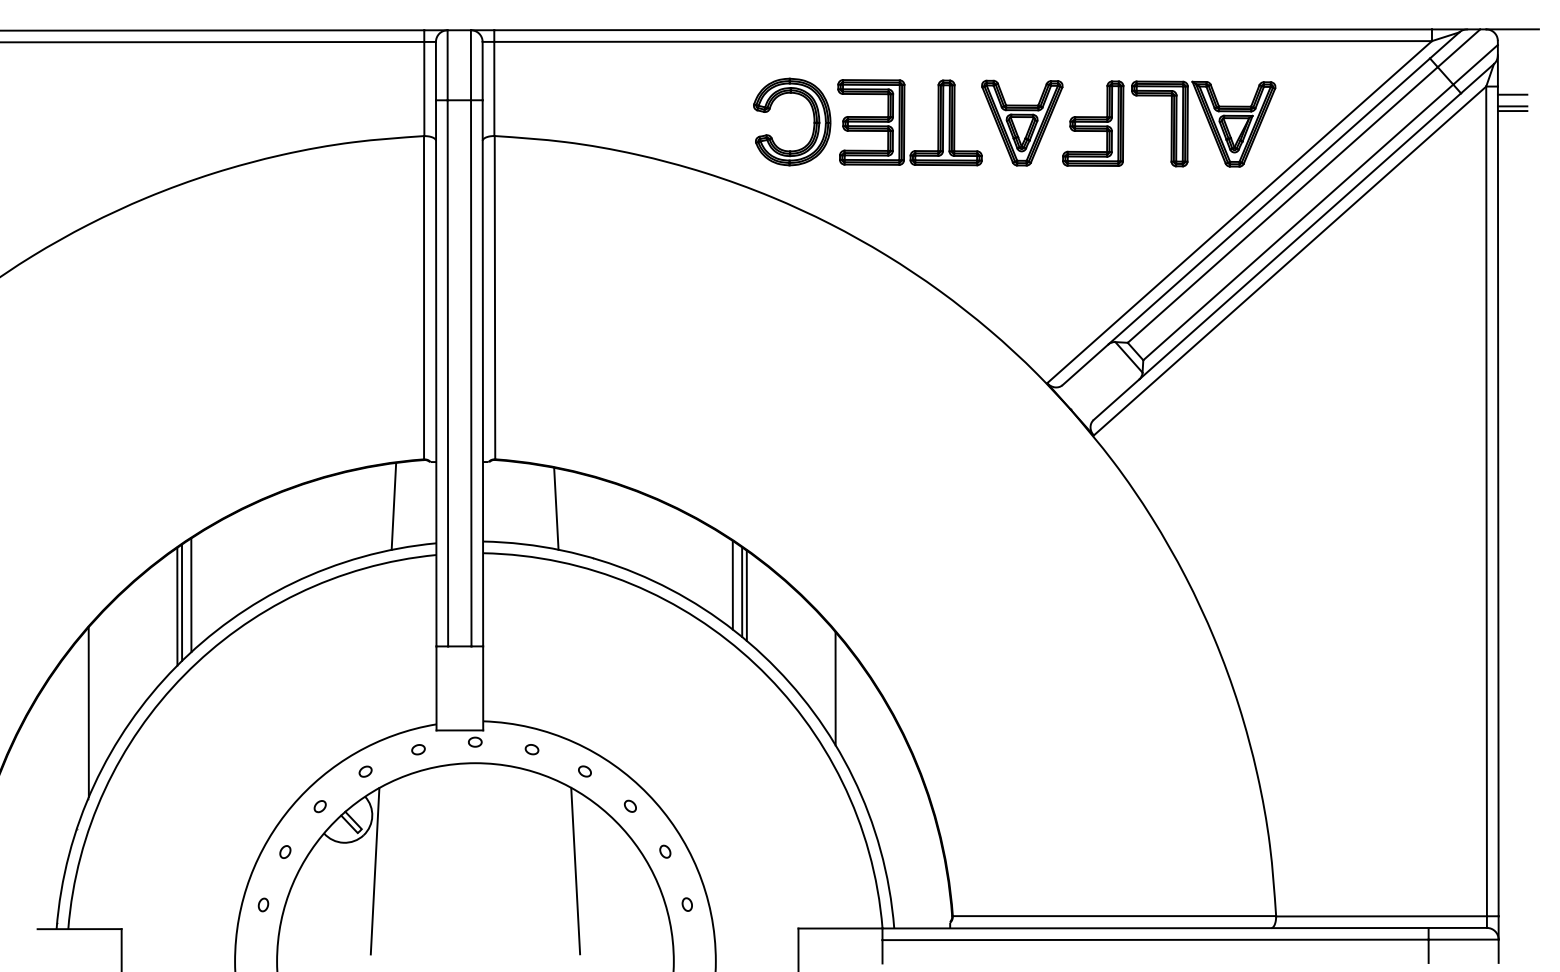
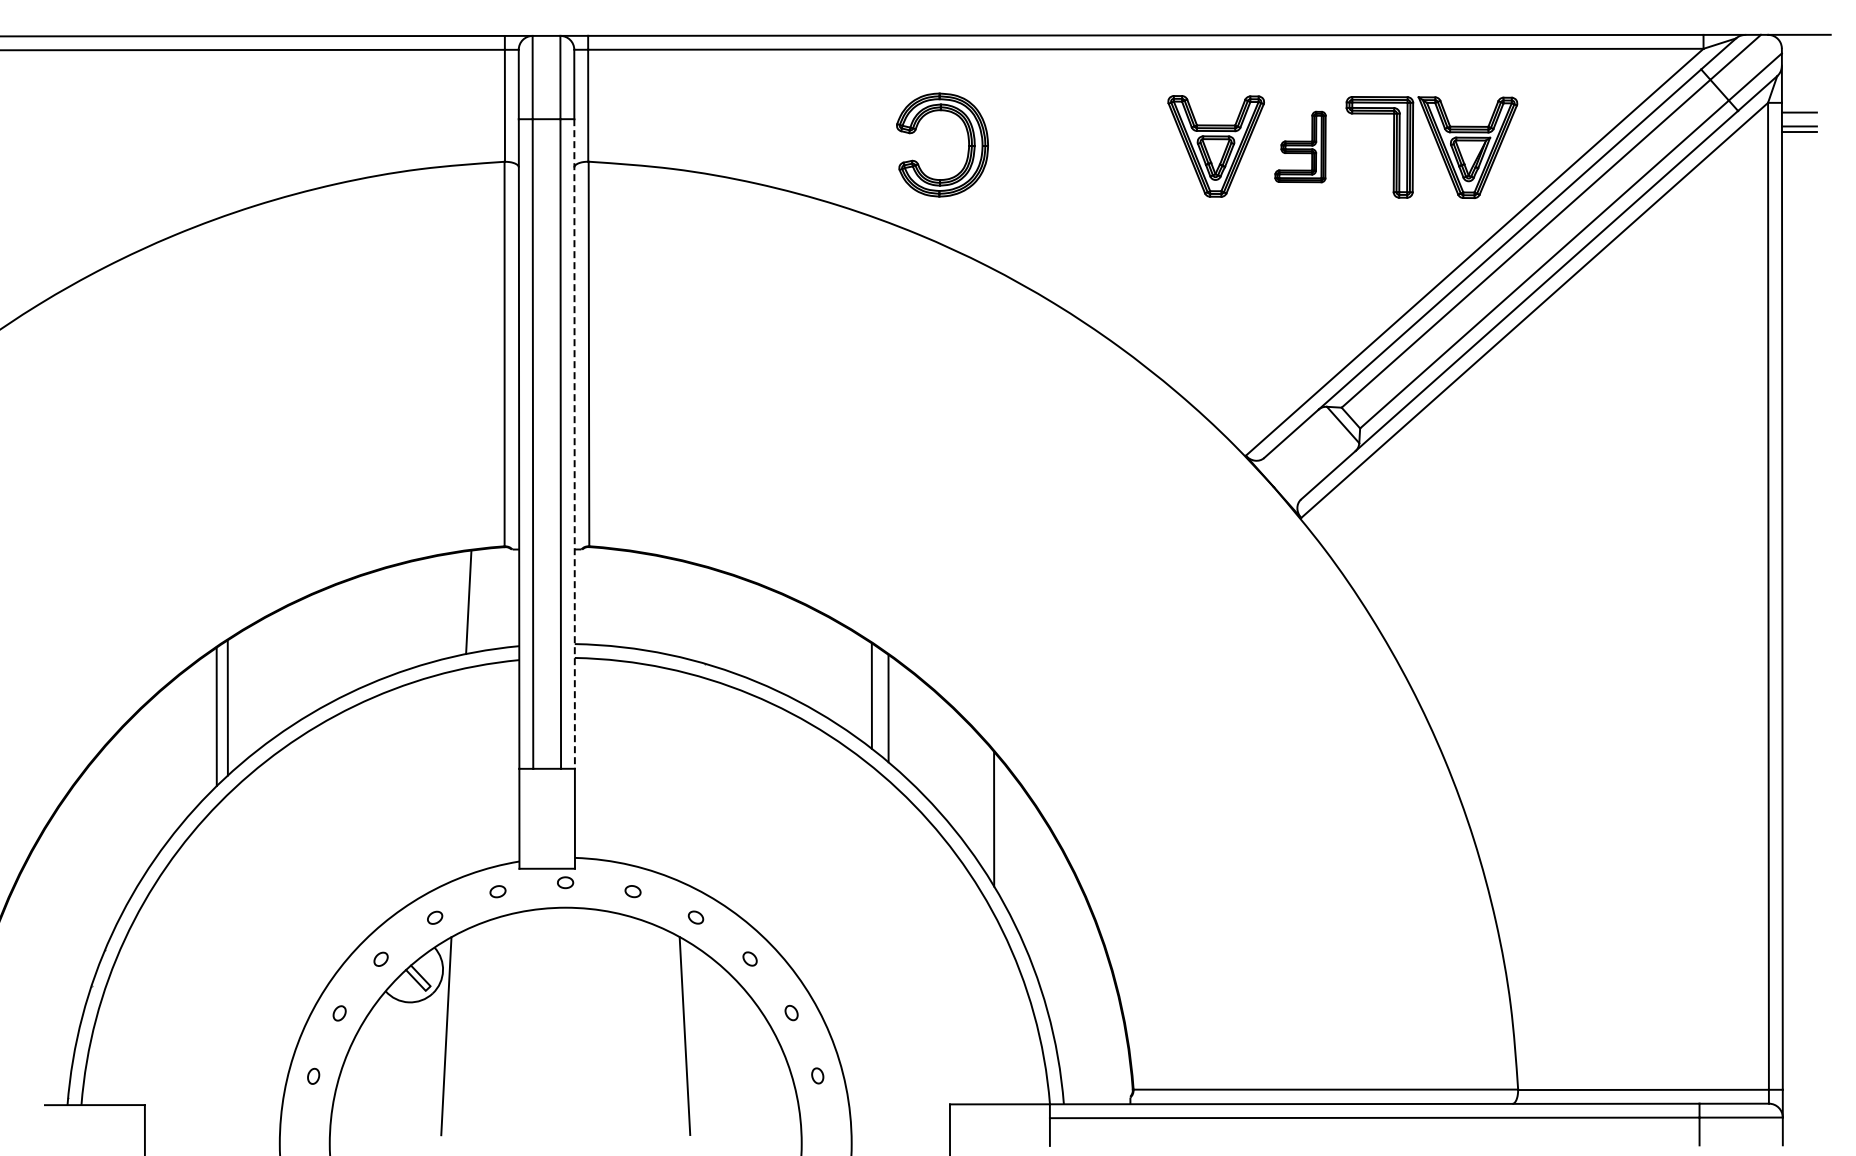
part: (909, 122) -> (1082, 145), removed
part: (1093, 123) -> (1300, 146), size x0.7
line: (482, 372) -> (574, 443), solid -> dashed
line: (555, 508) -> (661, 604), removed
line: (741, 591) -> (882, 703), removed
line: (177, 606) -> (211, 721), removed
line: (88, 712) -> (105, 847), removed

